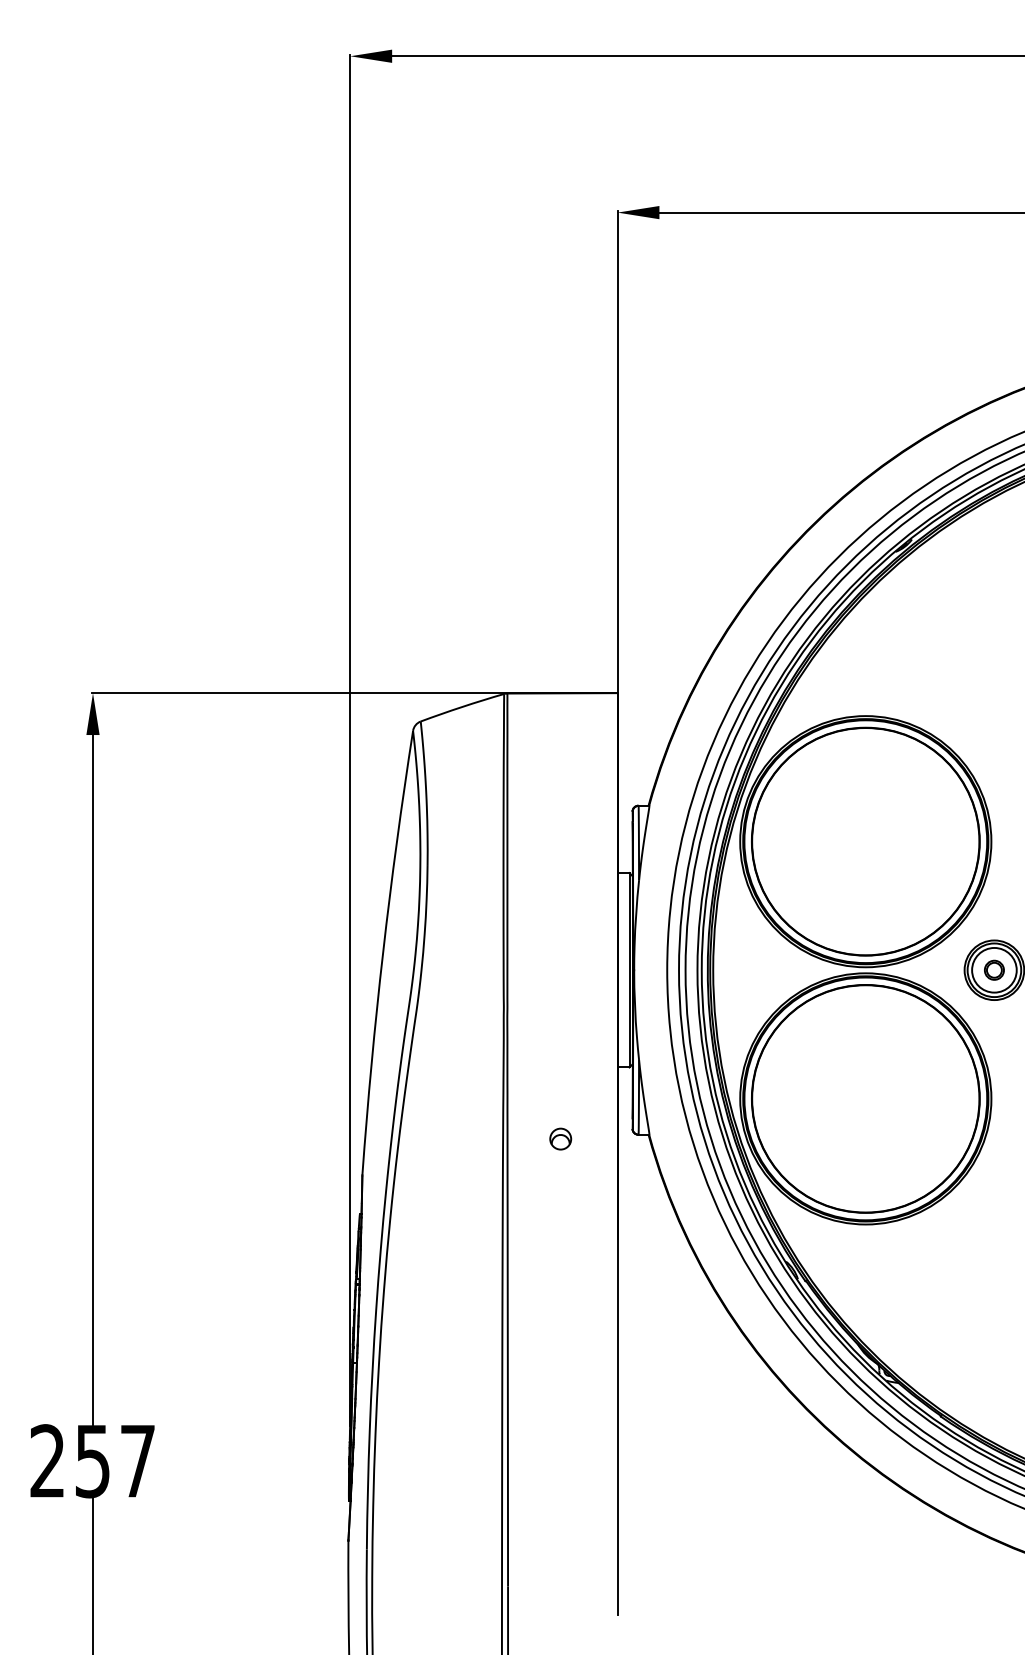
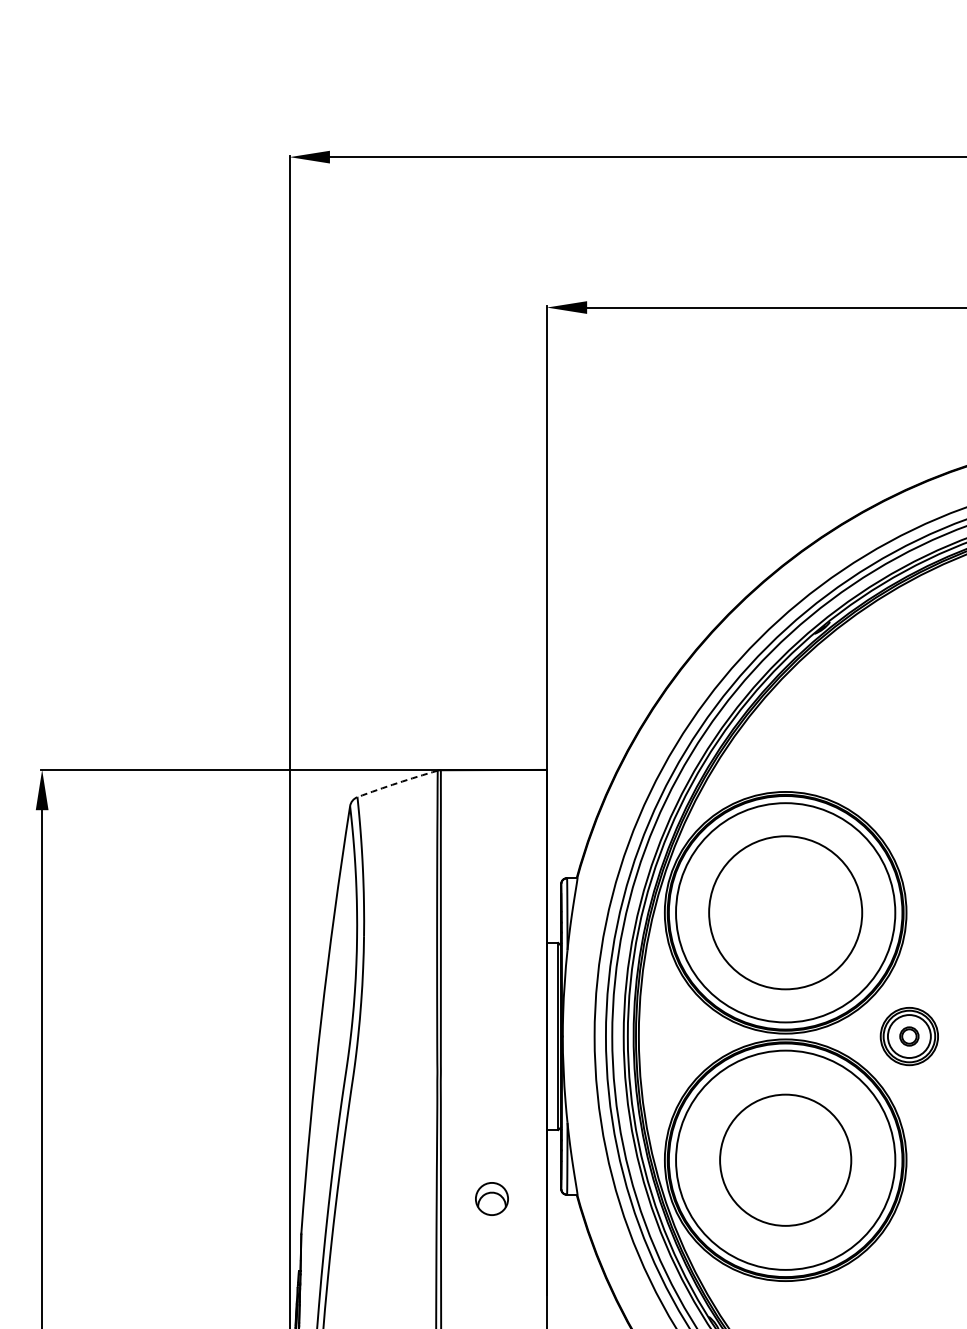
arc: (462, 707) -> (397, 783), solid -> dashed
circle: (865, 841) -> (785, 912), size x0.7
circle: (865, 1098) -> (785, 1159), size x0.6
part: (560, 1138) -> (491, 1198), size x1.6

